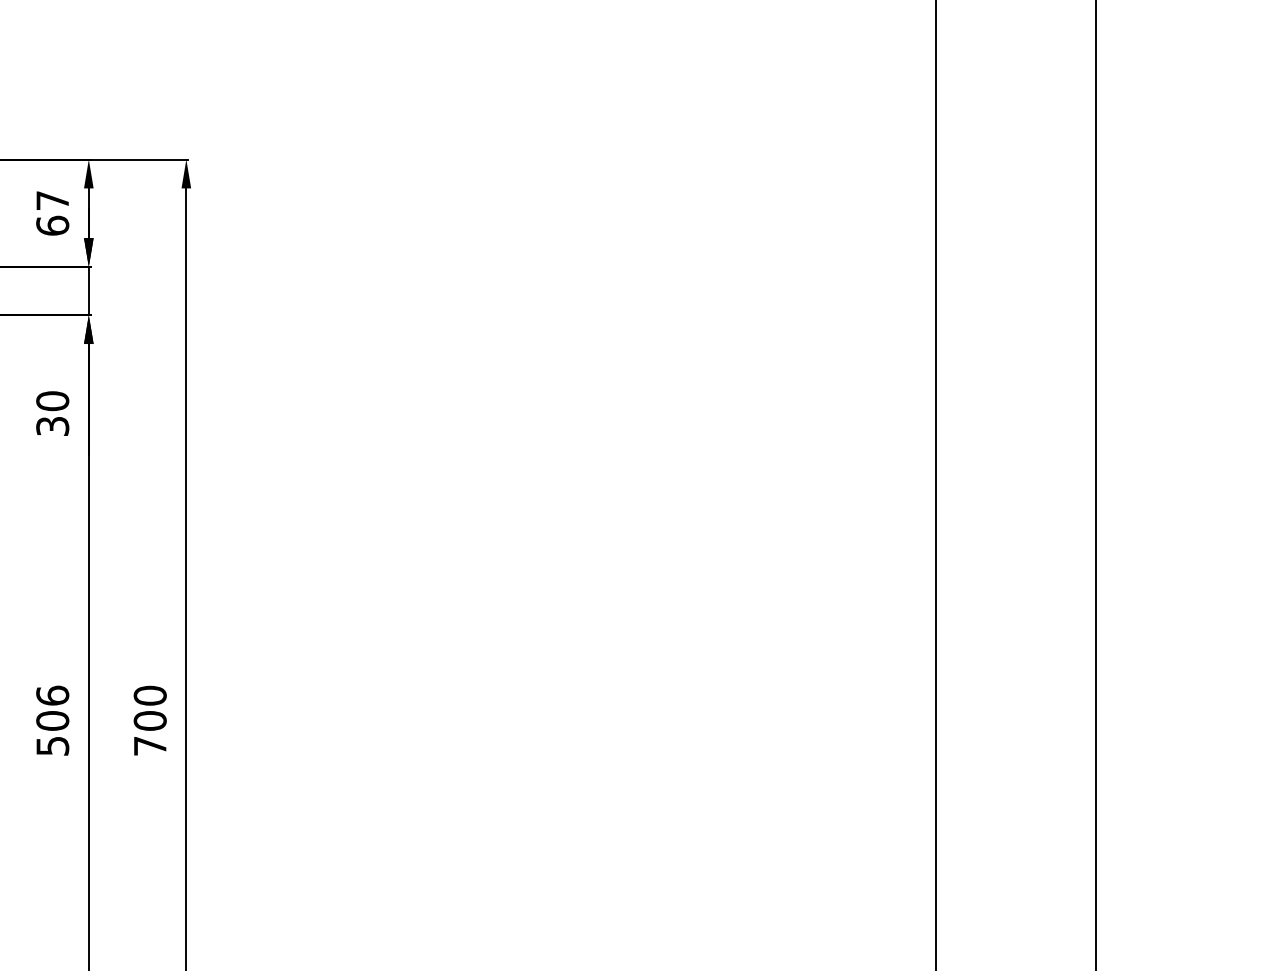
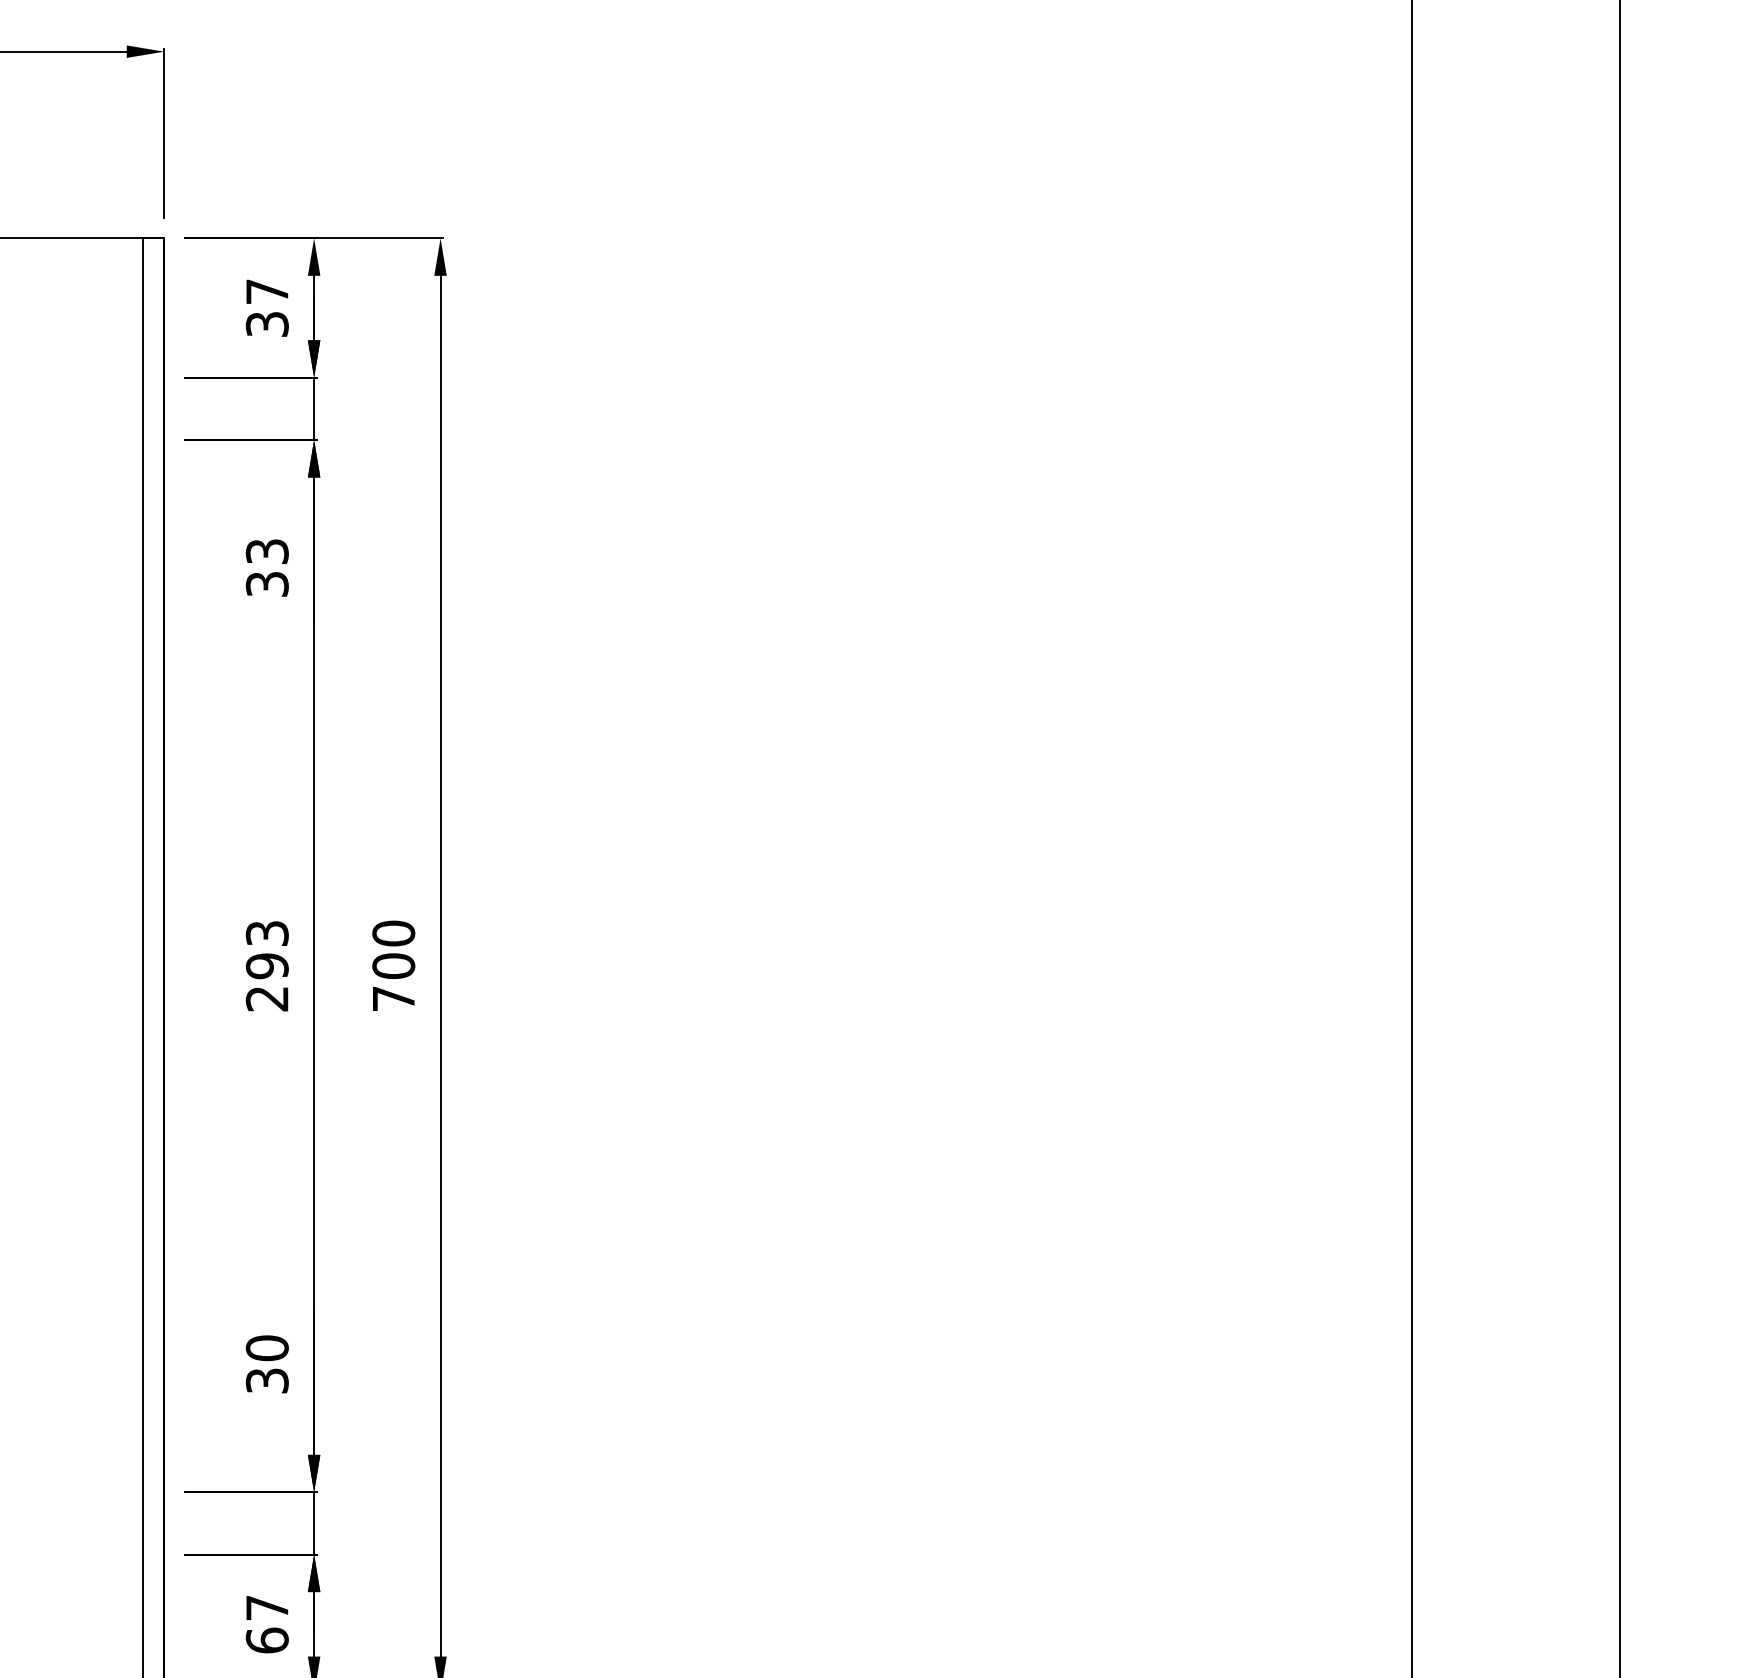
text: (52, 225) -> (266, 324), 67 -> 37
text: (52, 401) -> (266, 551), 30 -> 33
text: (52, 720) -> (266, 965), 506 -> 293

